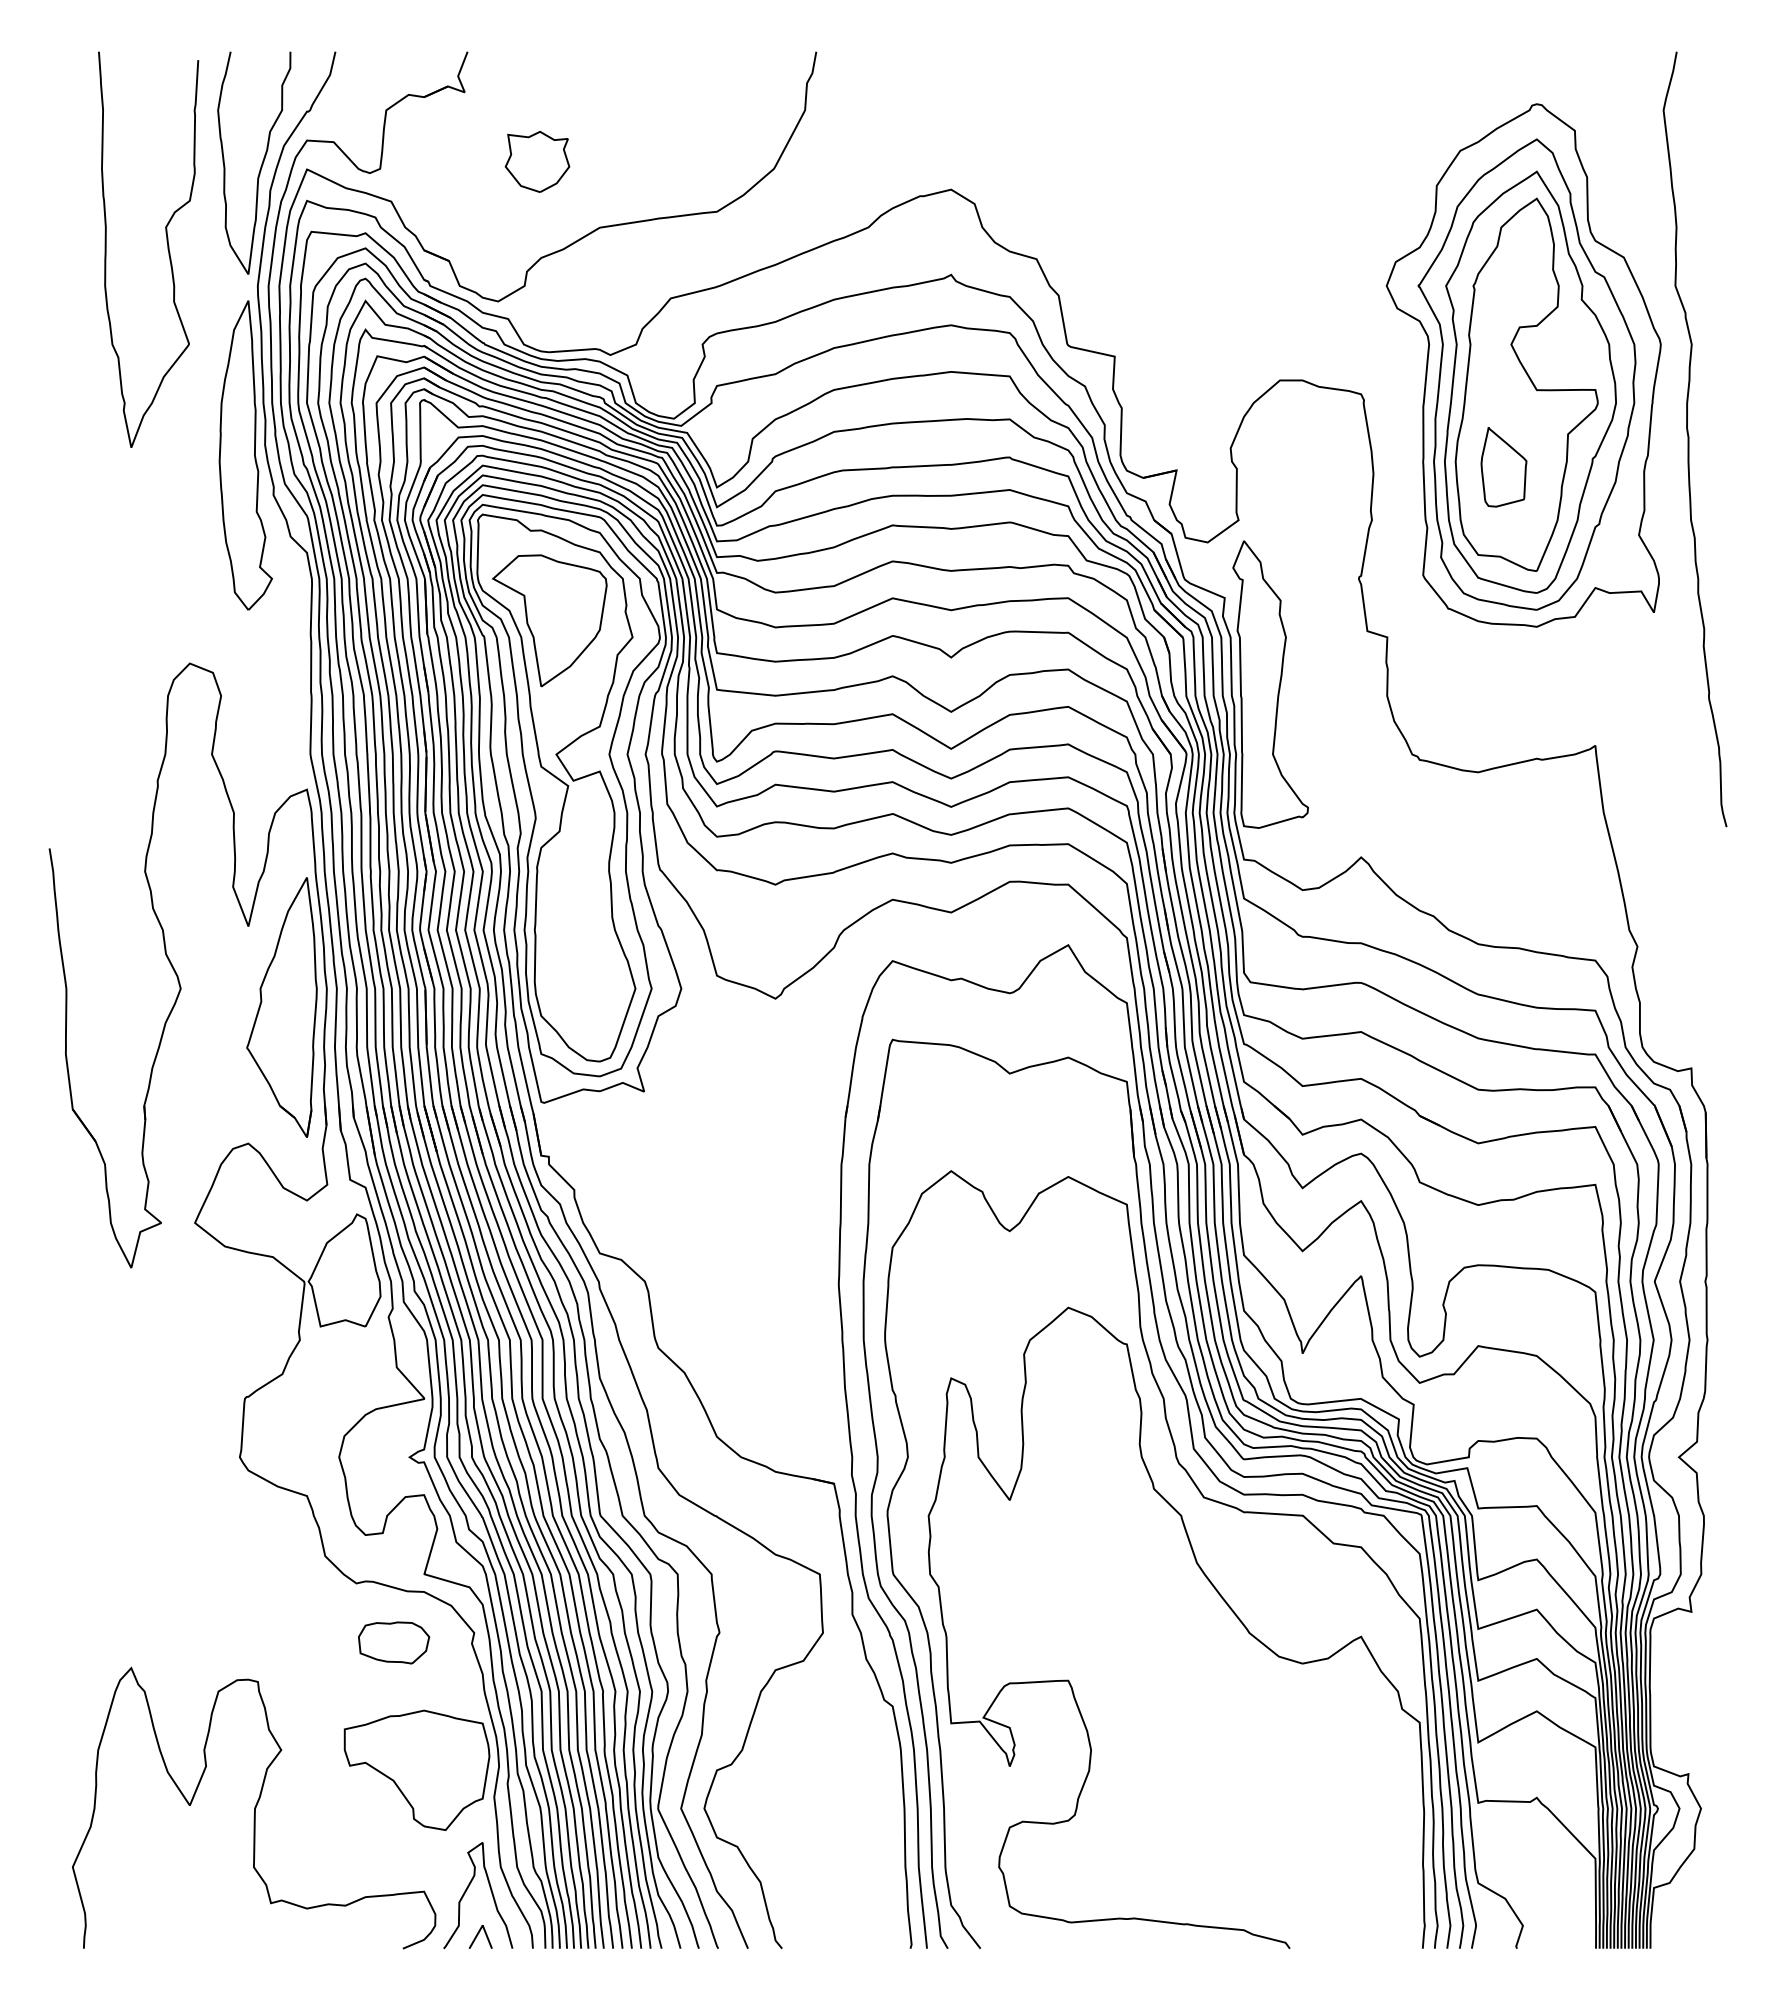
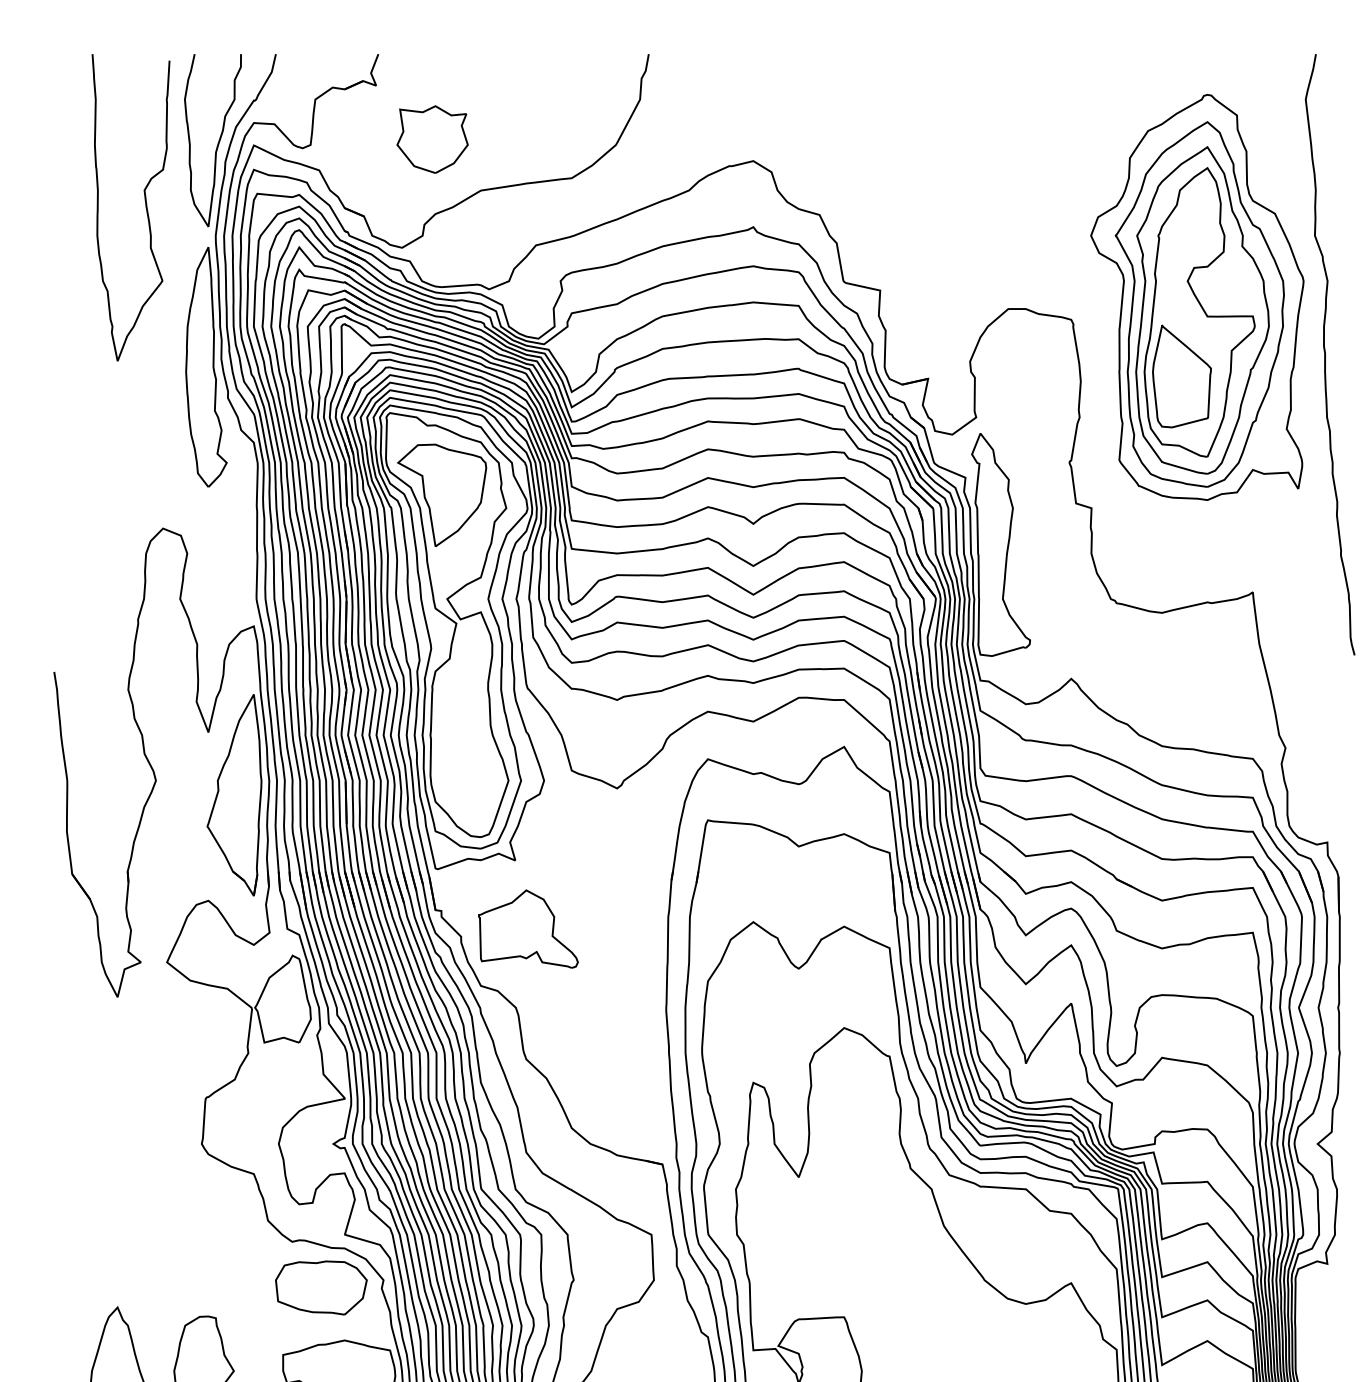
part: (537, 161) -> (432, 139), size x1.43
part: (1503, 466) -> (1181, 375), size x1.67
part: (660, 1179) -> (527, 928), added
part: (393, 1642) -> (320, 1287), size x1.67

